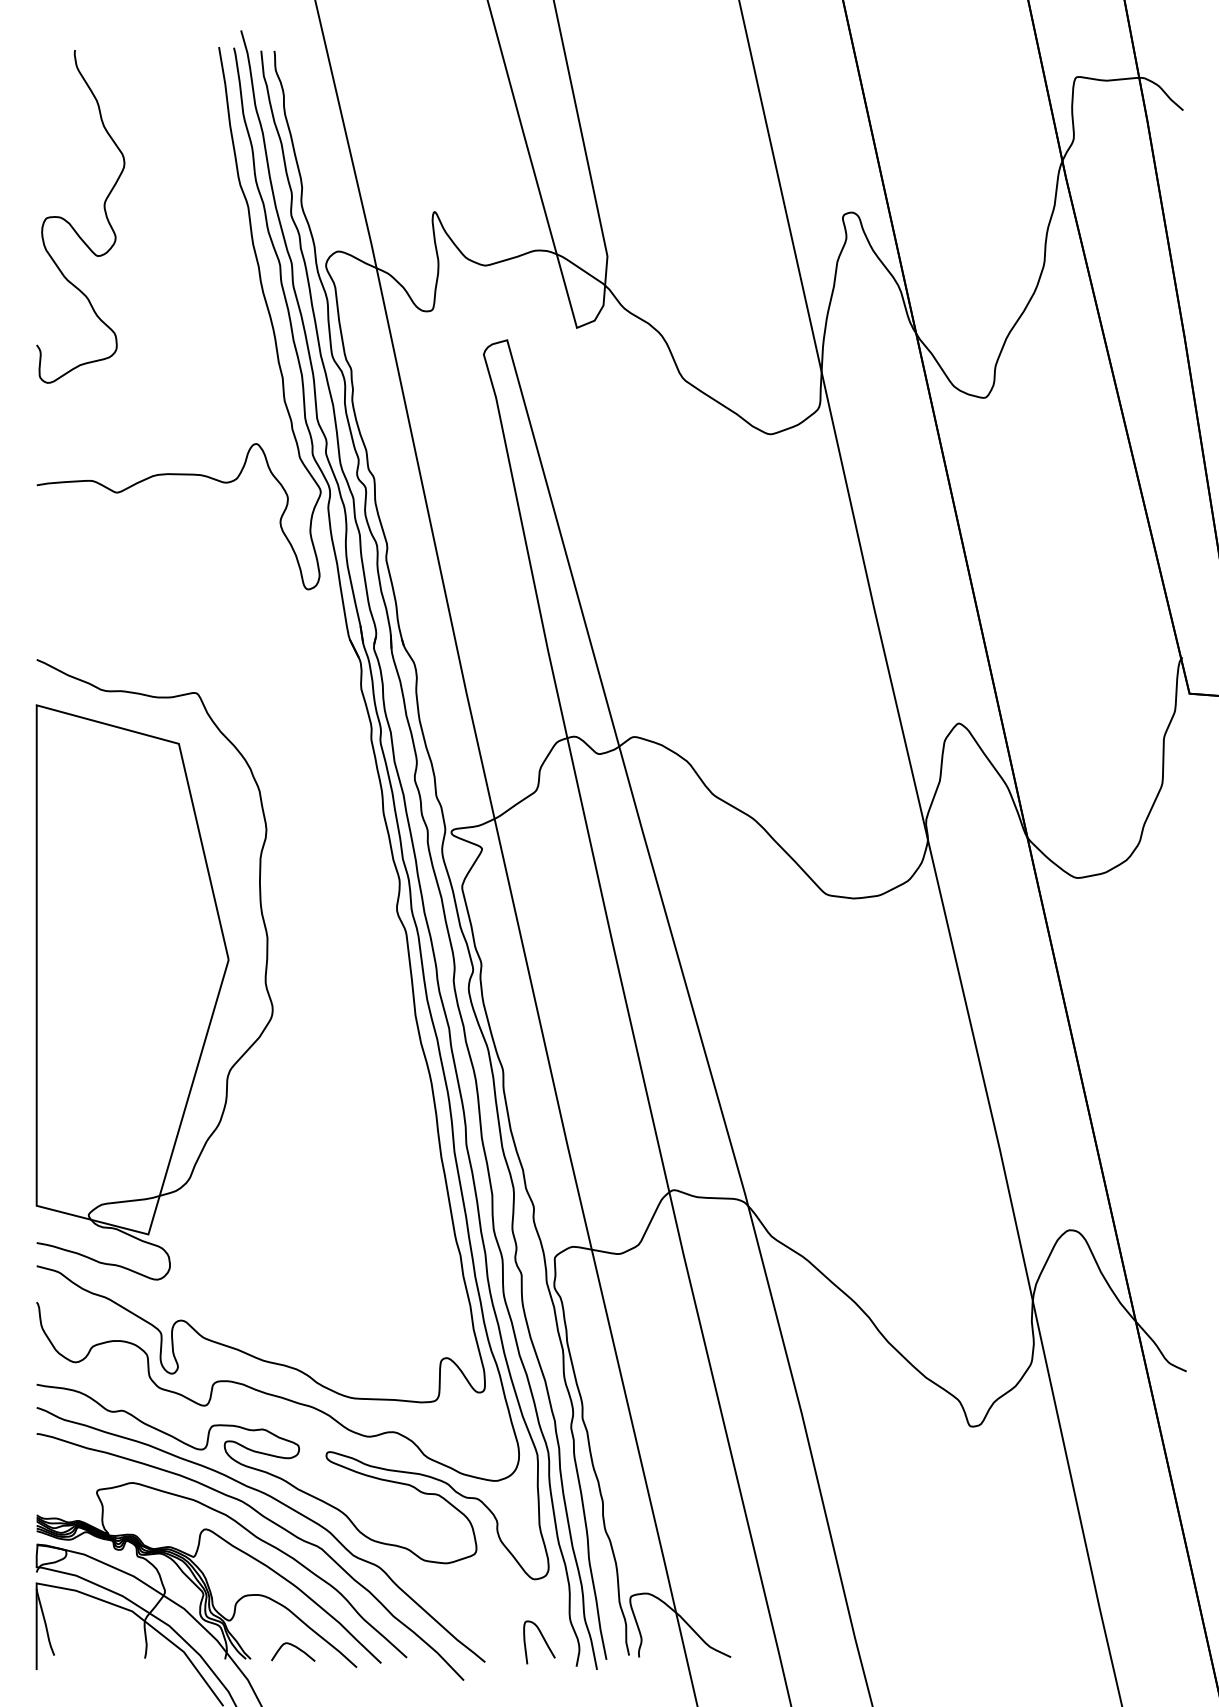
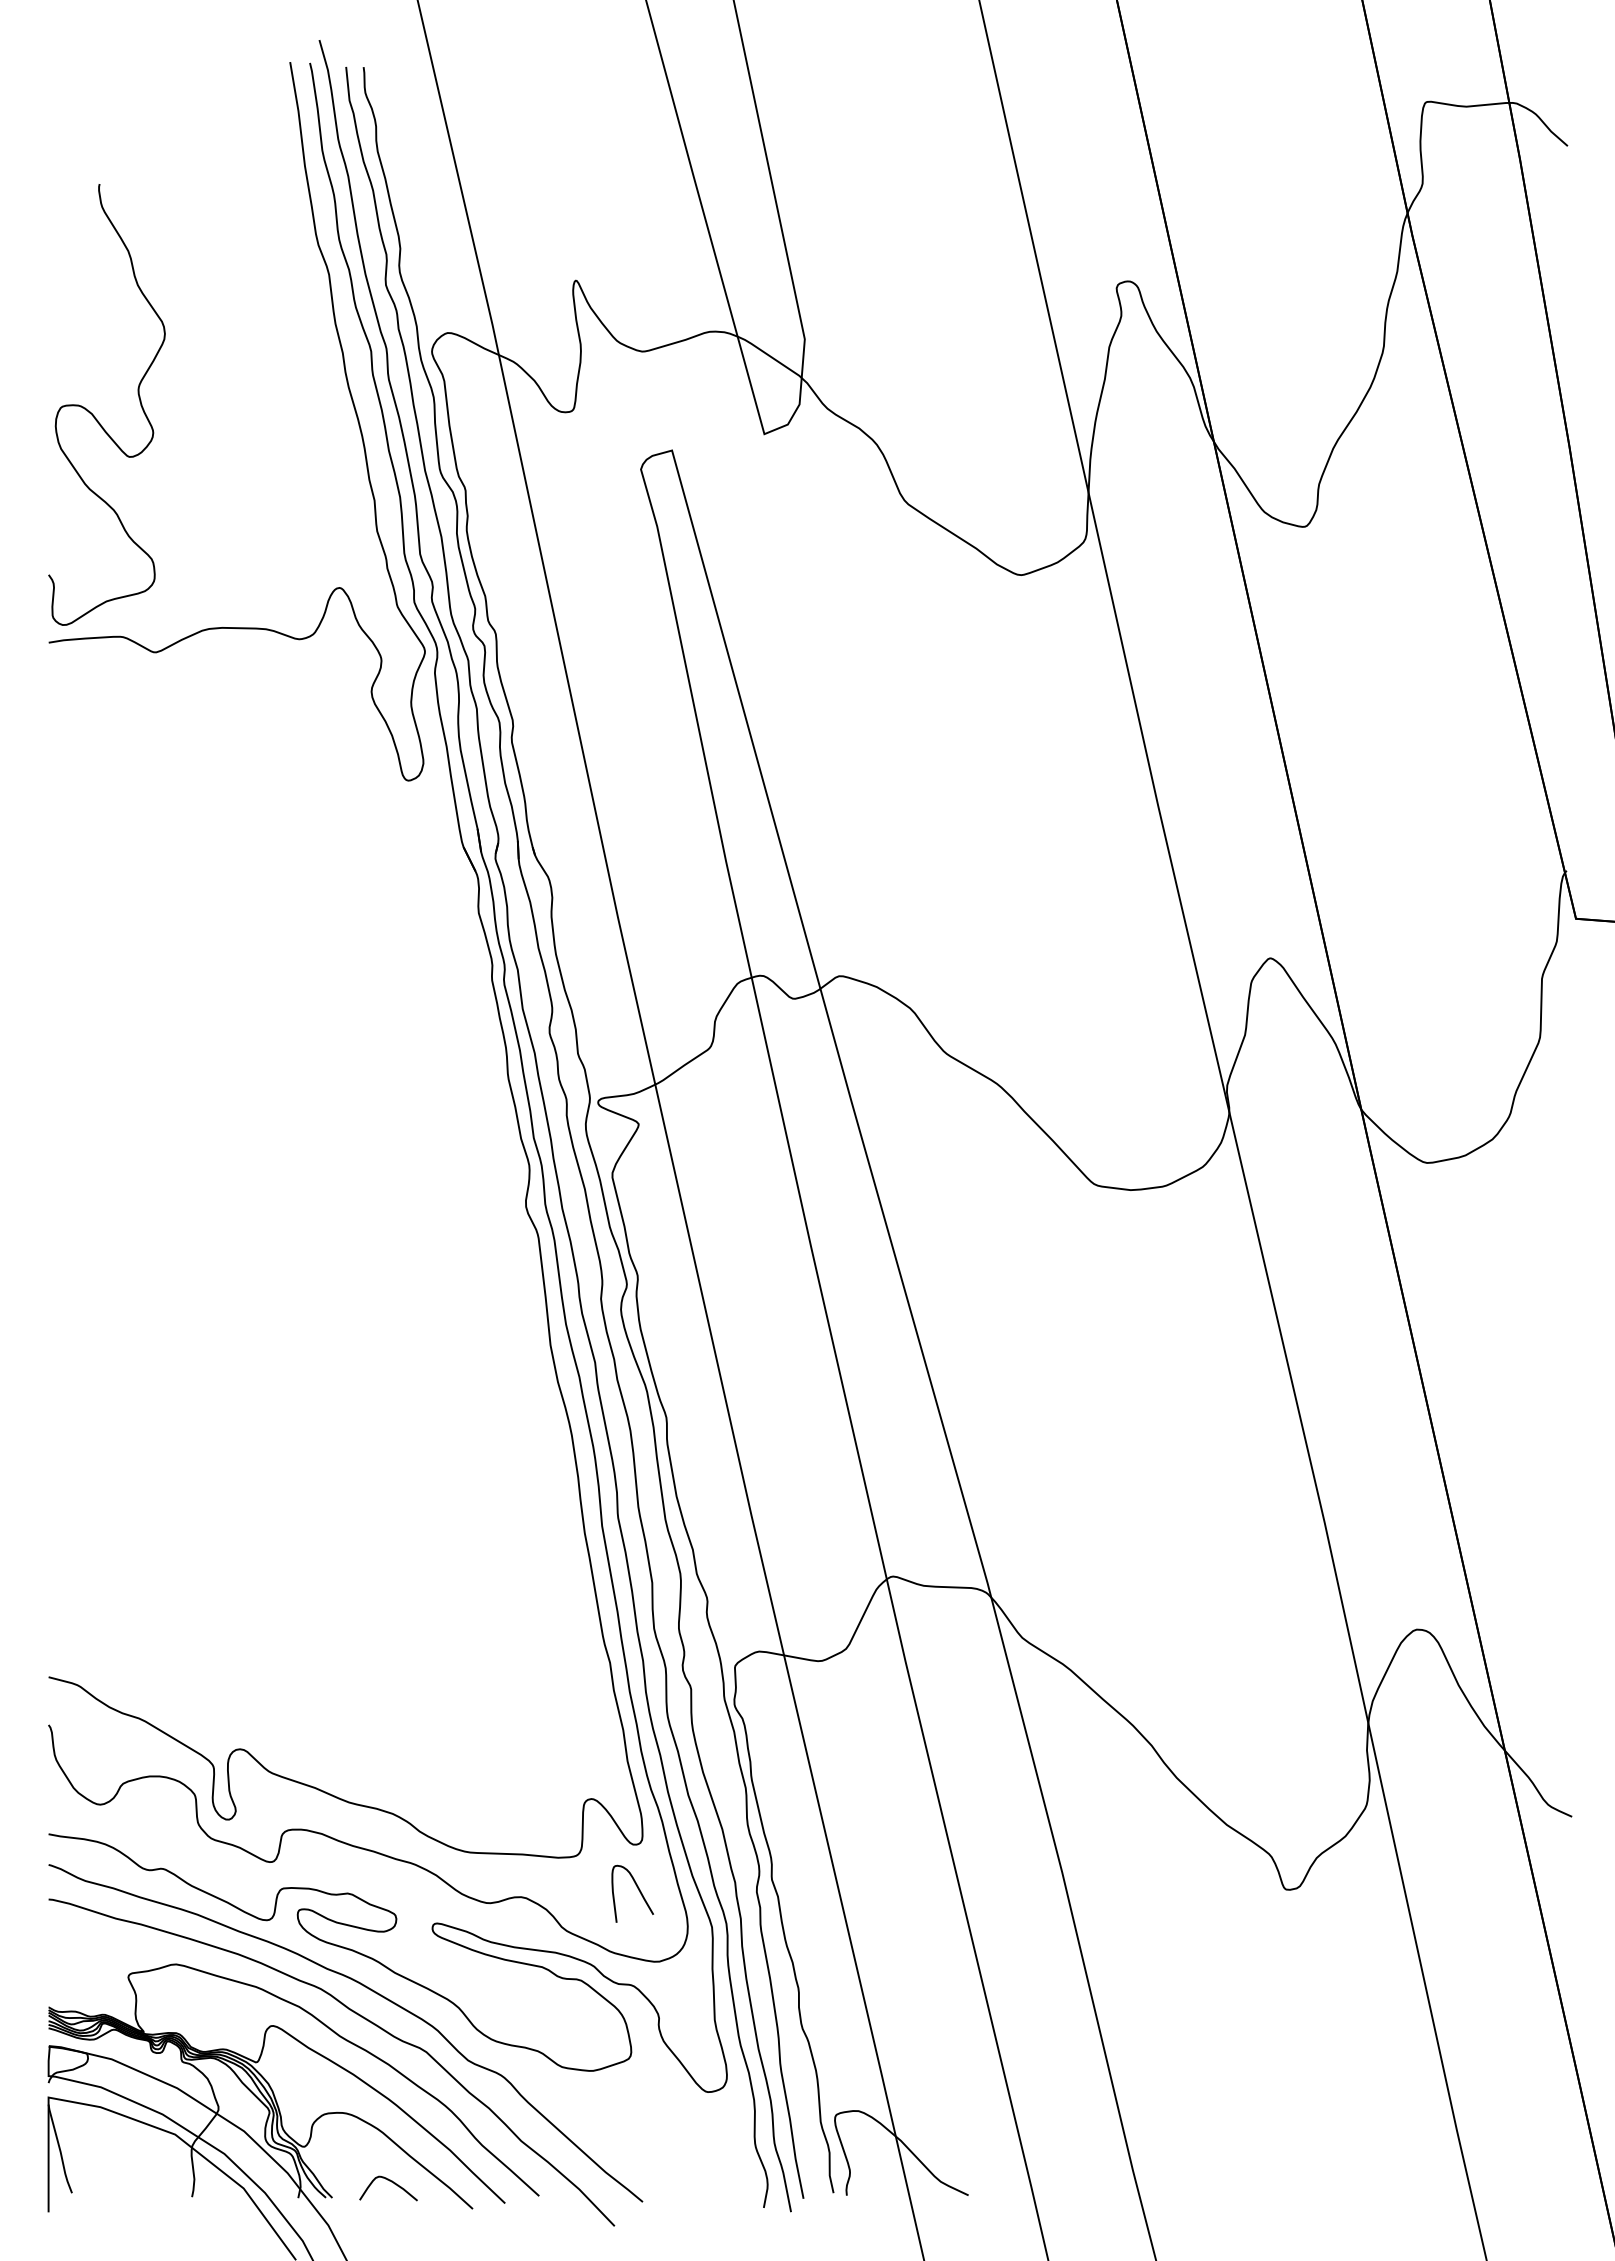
curve: (71, 224) -> (94, 415), moved
part: (154, 969) -> (204, 1284), removed
curve: (543, 1640) -> (638, 1890), moved

